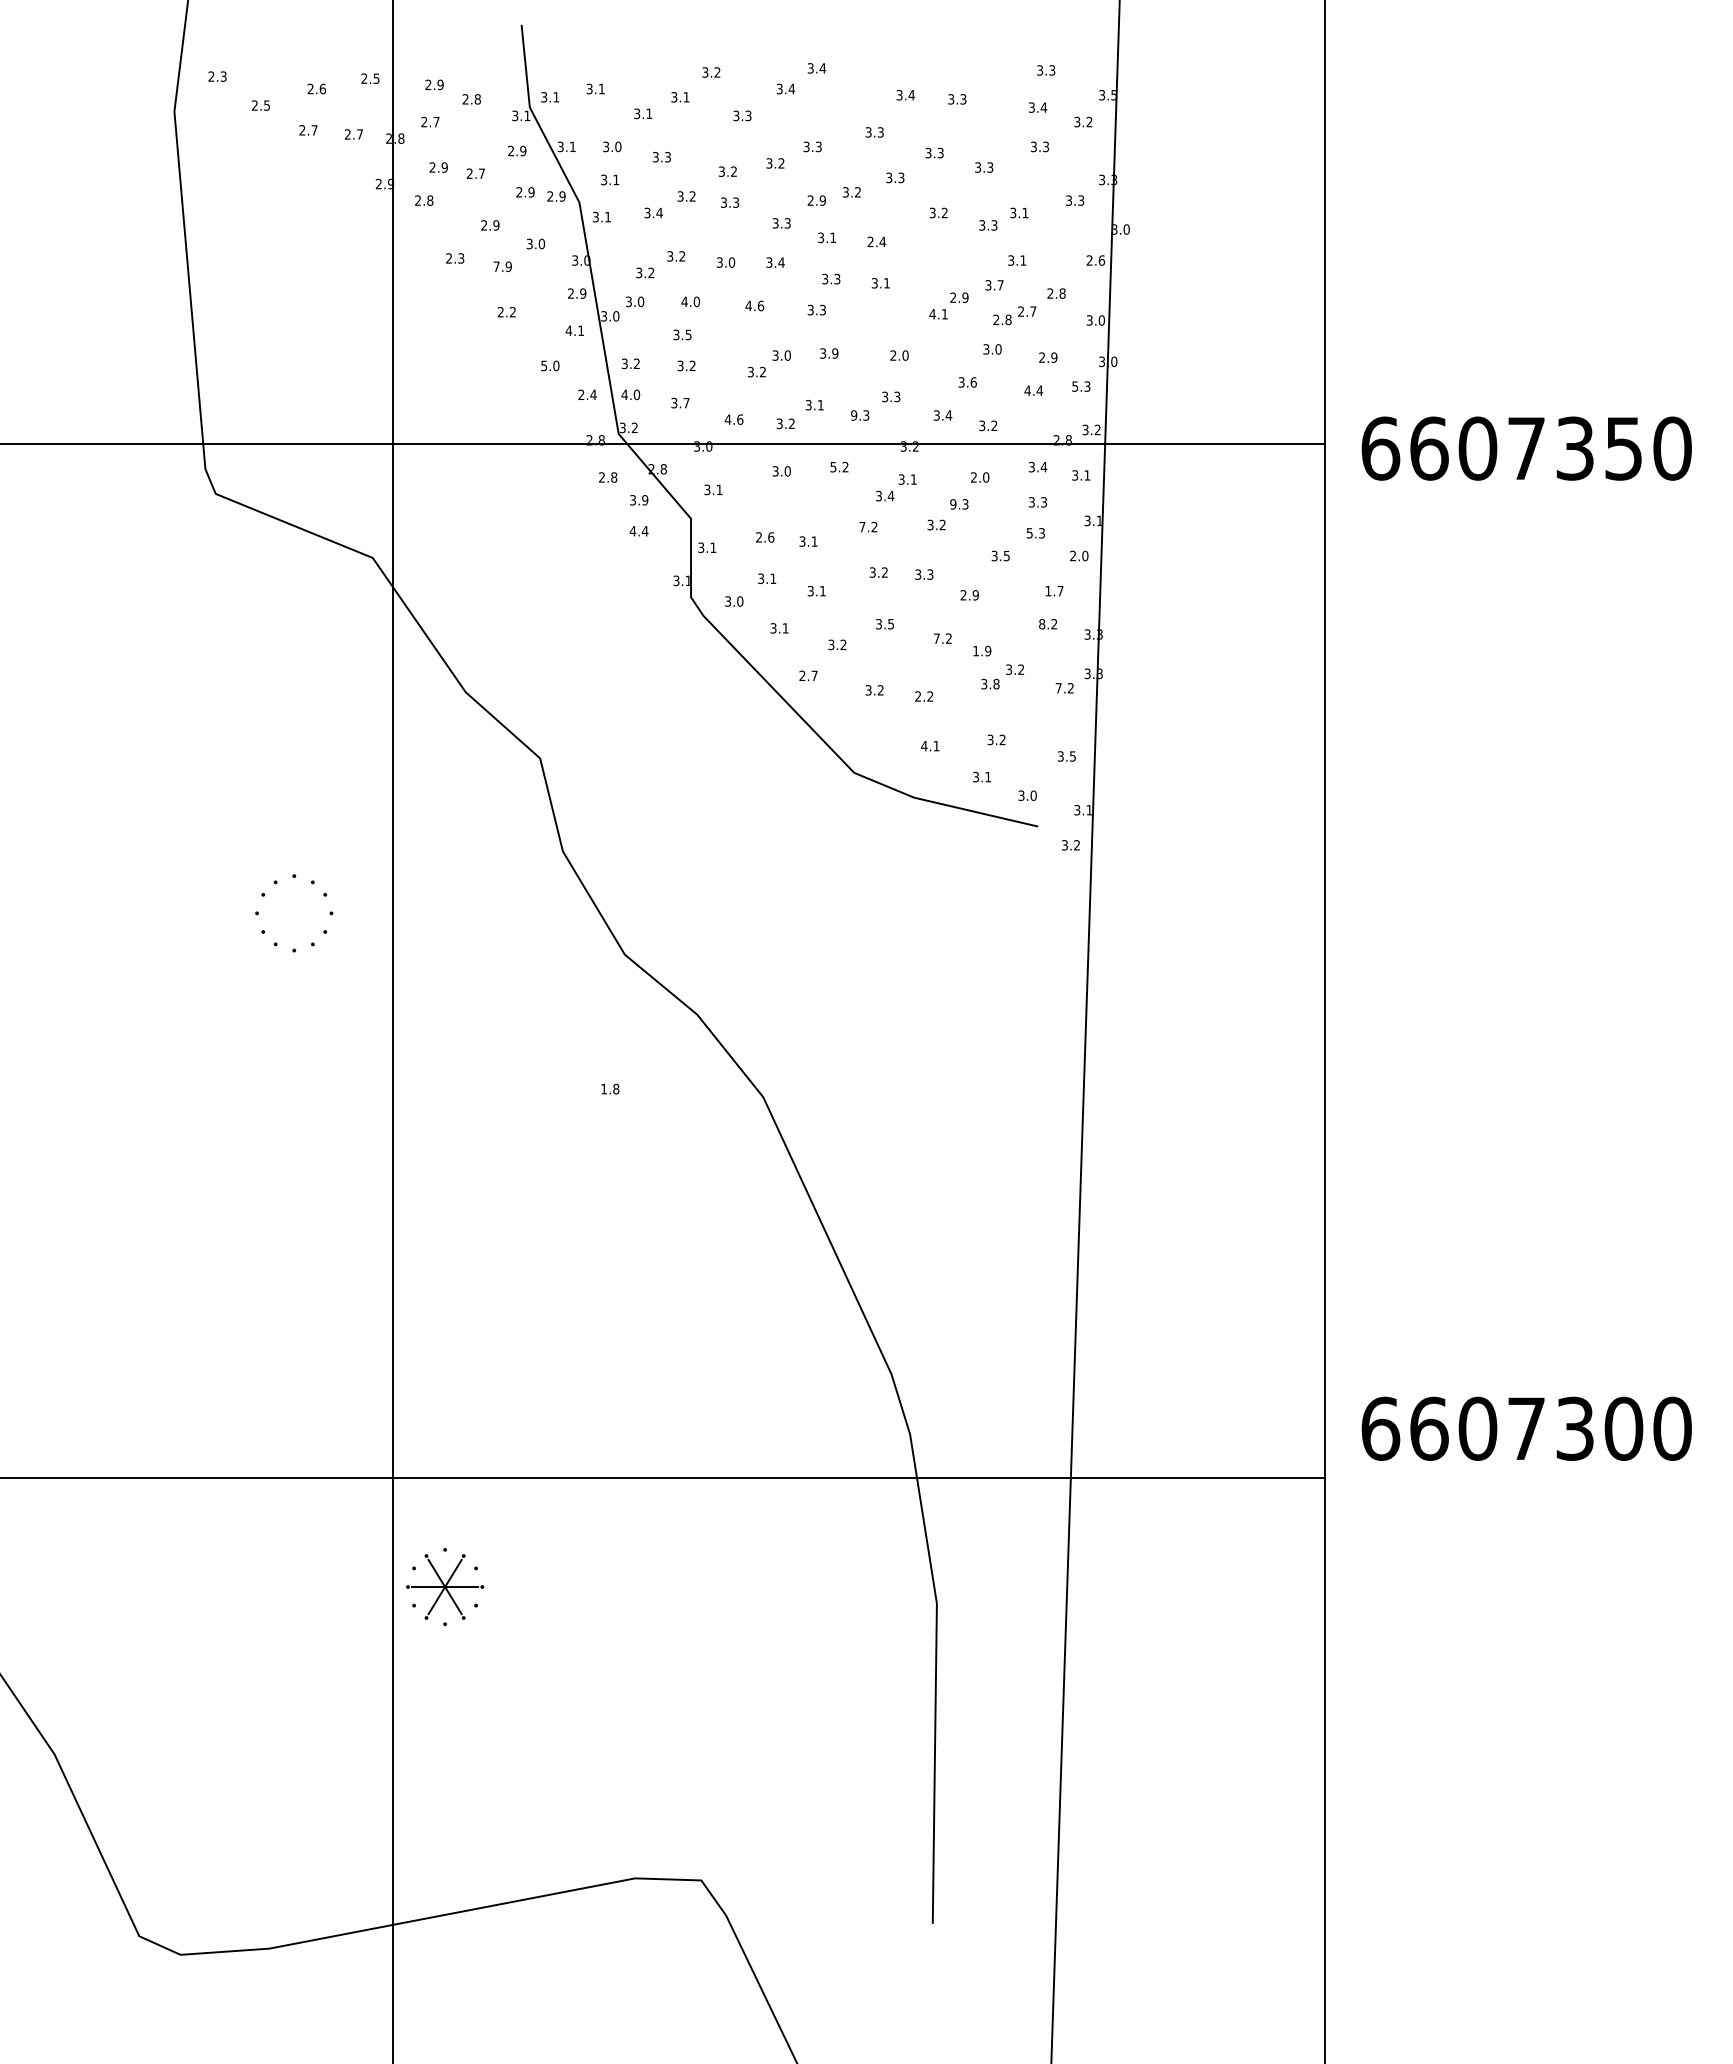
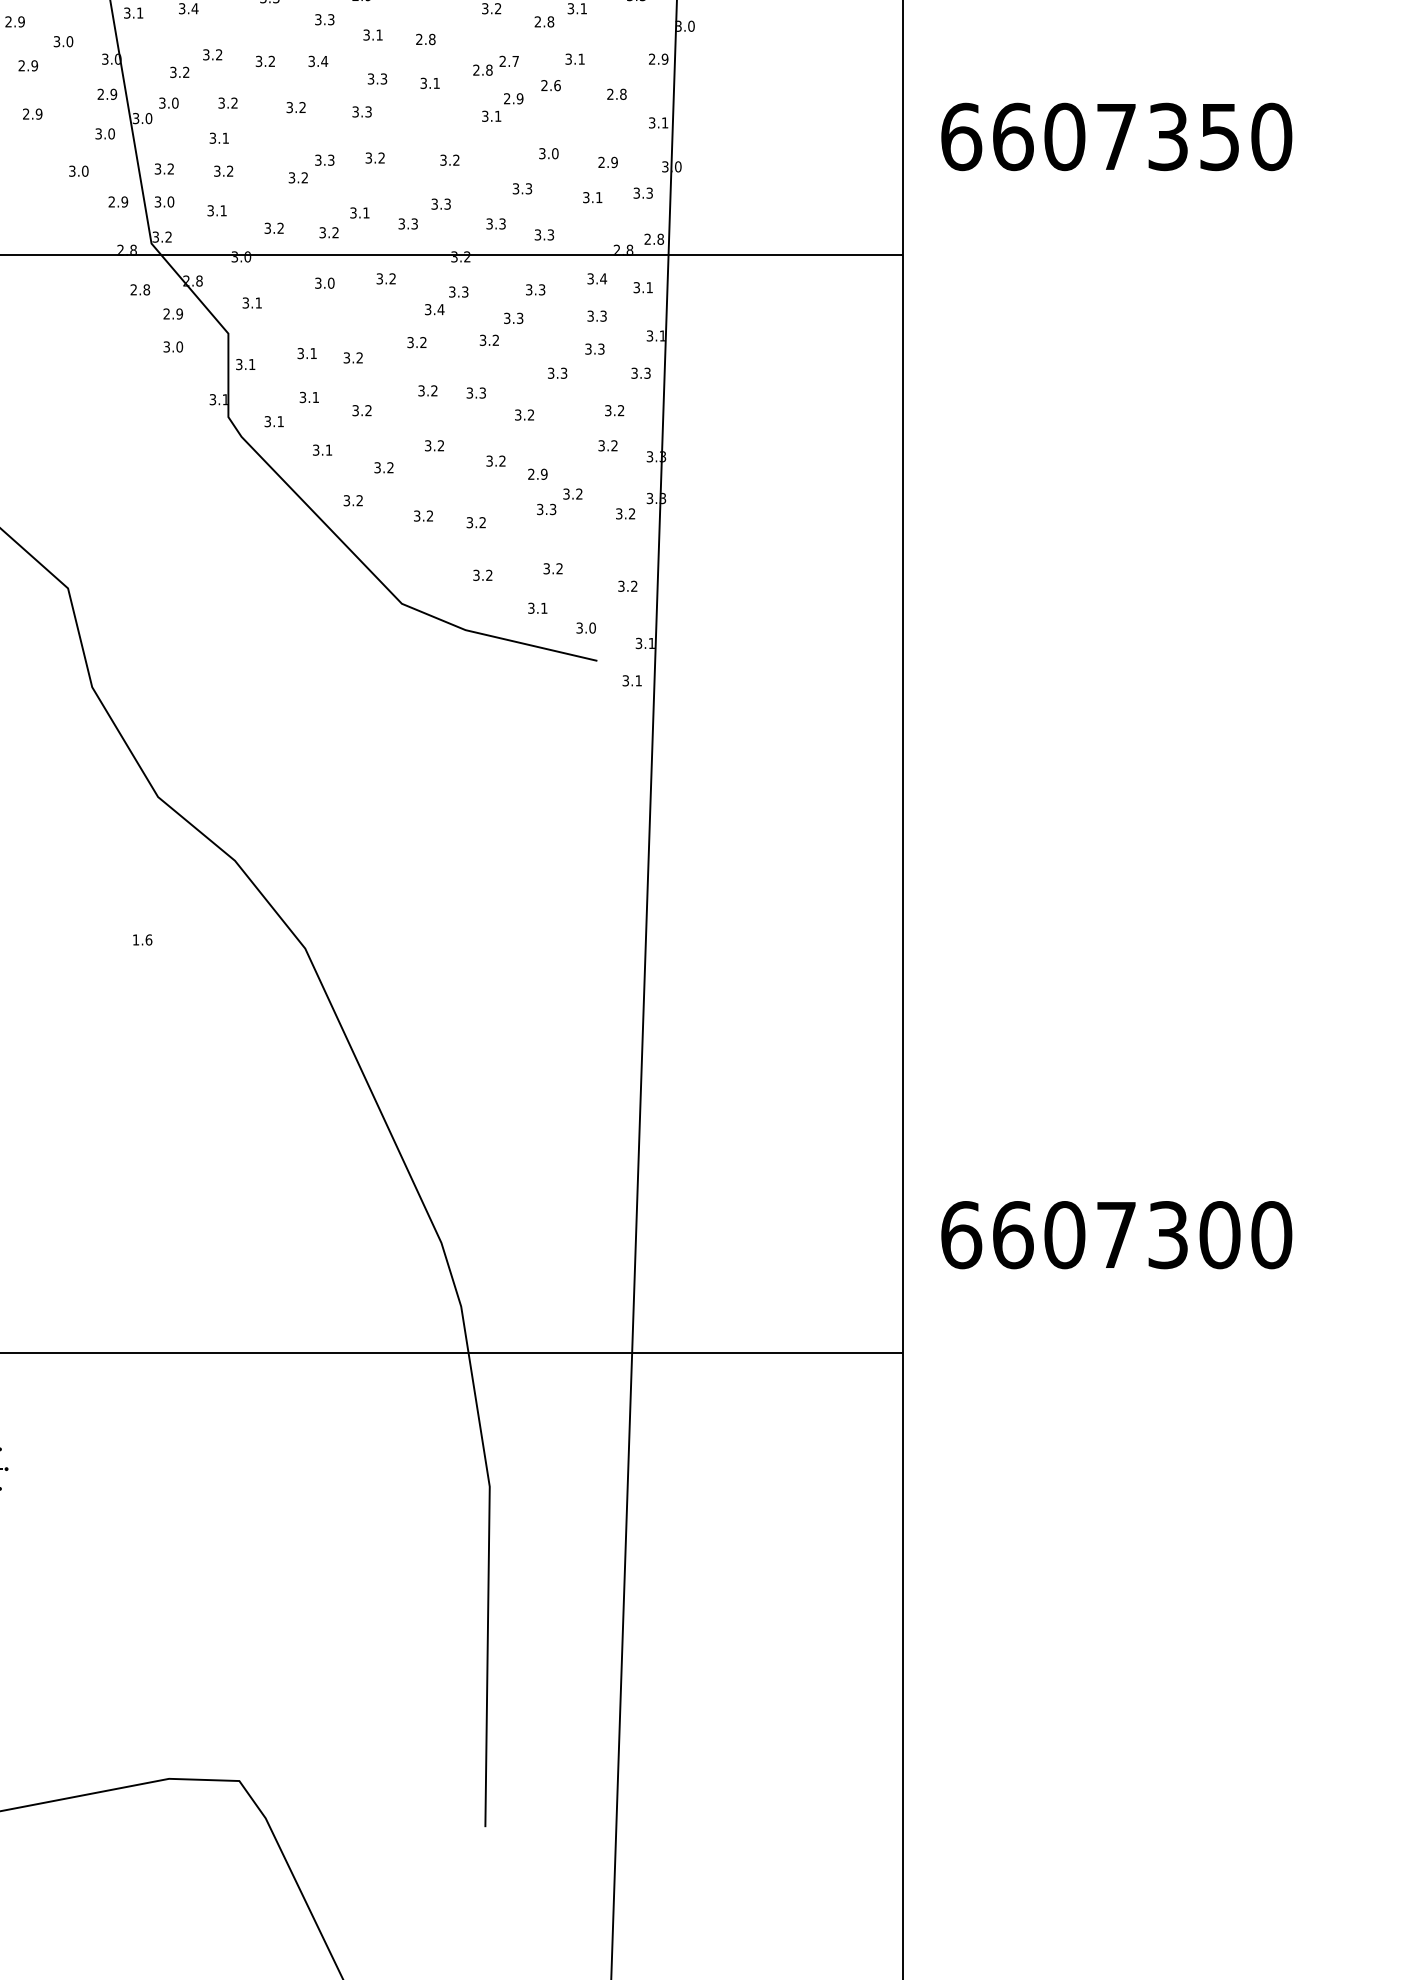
text: (988, 225) -> (544, 21), 3.3 -> 2.8
text: (882, 241) -> (431, 38), 2.4 -> 2.8
text: (1101, 260) -> (664, 59), 2.6 -> 2.9
text: (731, 262) -> (271, 61), 3.0 -> 3.2
text: (496, 266) -> (21, 65), 7.9 -> 2.9
text: (994, 285) -> (550, 85), 3.7 -> 2.6
text: (690, 301) -> (227, 102), 4.0 -> 3.2
text: (754, 305) -> (295, 107), 4.6 -> 3.2
text: (512, 312) -> (38, 114), 2.2 -> 2.9
text: (932, 314) -> (485, 116), 4.1 -> 3.1
text: (1014, 315) -> (495, 65), moved
text: (1101, 320) -> (664, 122), 3.0 -> 3.1
text: (574, 330) -> (104, 133), 4.1 -> 3.0
text: (688, 334) -> (225, 137), 3.5 -> 3.1
text: (835, 353) -> (381, 158), 3.9 -> 3.2
text: (787, 355) -> (330, 160), 3.0 -> 3.3
text: (899, 355) -> (450, 160), 2.0 -> 3.2
text: (544, 365) -> (72, 170), 5.0 -> 3.0
text: (973, 382) -> (528, 188), 3.6 -> 3.3
text: (1075, 385) -> (637, 192), 5.3 -> 3.3
text: (1033, 390) -> (592, 197), 4.4 -> 3.1
text: (593, 394) -> (124, 201), 2.4 -> 2.9
text: (624, 394) -> (157, 201), 4.0 -> 3.0
text: (686, 403) -> (223, 211), 3.7 -> 3.1
text: (854, 415) -> (402, 223), 9.3 -> 3.3
text: (948, 415) -> (502, 223), 3.4 -> 3.3
text: (733, 419) -> (273, 228), 4.6 -> 3.2
text: (994, 426) -> (550, 235), 3.2 -> 3.3
text: (1091, 429) -> (654, 238), 3.2 -> 2.8
text: (1526, 448) -> (1116, 136), moved
text: (833, 466) -> (379, 278), 5.2 -> 3.2
text: (980, 477) -> (536, 289), 2.0 -> 3.3
text: (913, 479) -> (464, 291), 3.1 -> 3.3
text: (633, 500) -> (167, 314), 3.9 -> 2.9
text: (953, 504) -> (507, 318), 9.3 -> 3.3
text: (862, 526) -> (410, 341), 7.2 -> 3.2
text: (638, 531) -> (172, 347), 4.4 -> 3.0
text: (1029, 532) -> (588, 348), 5.3 -> 3.3
text: (765, 537) -> (307, 353), 2.6 -> 3.1
text: (814, 541) -> (359, 357), 3.1 -> 3.2
text: (1006, 555) -> (563, 372), 3.5 -> 3.3
text: (1079, 555) -> (641, 372), 2.0 -> 3.3
text: (822, 590) -> (368, 409), 3.1 -> 3.2
text: (1054, 590) -> (614, 409), 1.7 -> 3.2
text: (969, 595) -> (524, 415), 2.9 -> 3.2
text: (740, 601) -> (281, 421), 3.0 -> 3.1
text: (890, 624) -> (440, 446), 3.5 -> 3.2
text: (1042, 624) -> (601, 446), 8.2 -> 3.2
text: (936, 638) -> (489, 460), 7.2 -> 3.2
text: (975, 650) -> (530, 473), 1.9 -> 2.9
text: (808, 675) -> (353, 500), 2.7 -> 3.2
text: (996, 684) -> (553, 509), 3.8 -> 3.3
text: (1058, 688) -> (619, 514), 7.2 -> 3.2
text: (918, 696) -> (470, 522), 2.2 -> 3.2
text: (930, 745) -> (482, 574), 4.1 -> 3.2
text: (1072, 756) -> (633, 586), 3.5 -> 3.2
text: (1076, 845) -> (638, 680), 3.2 -> 3.1
text: (616, 1088) -> (149, 939), 1.8 -> 1.6
text: (1526, 1428) -> (1116, 1234), moved

